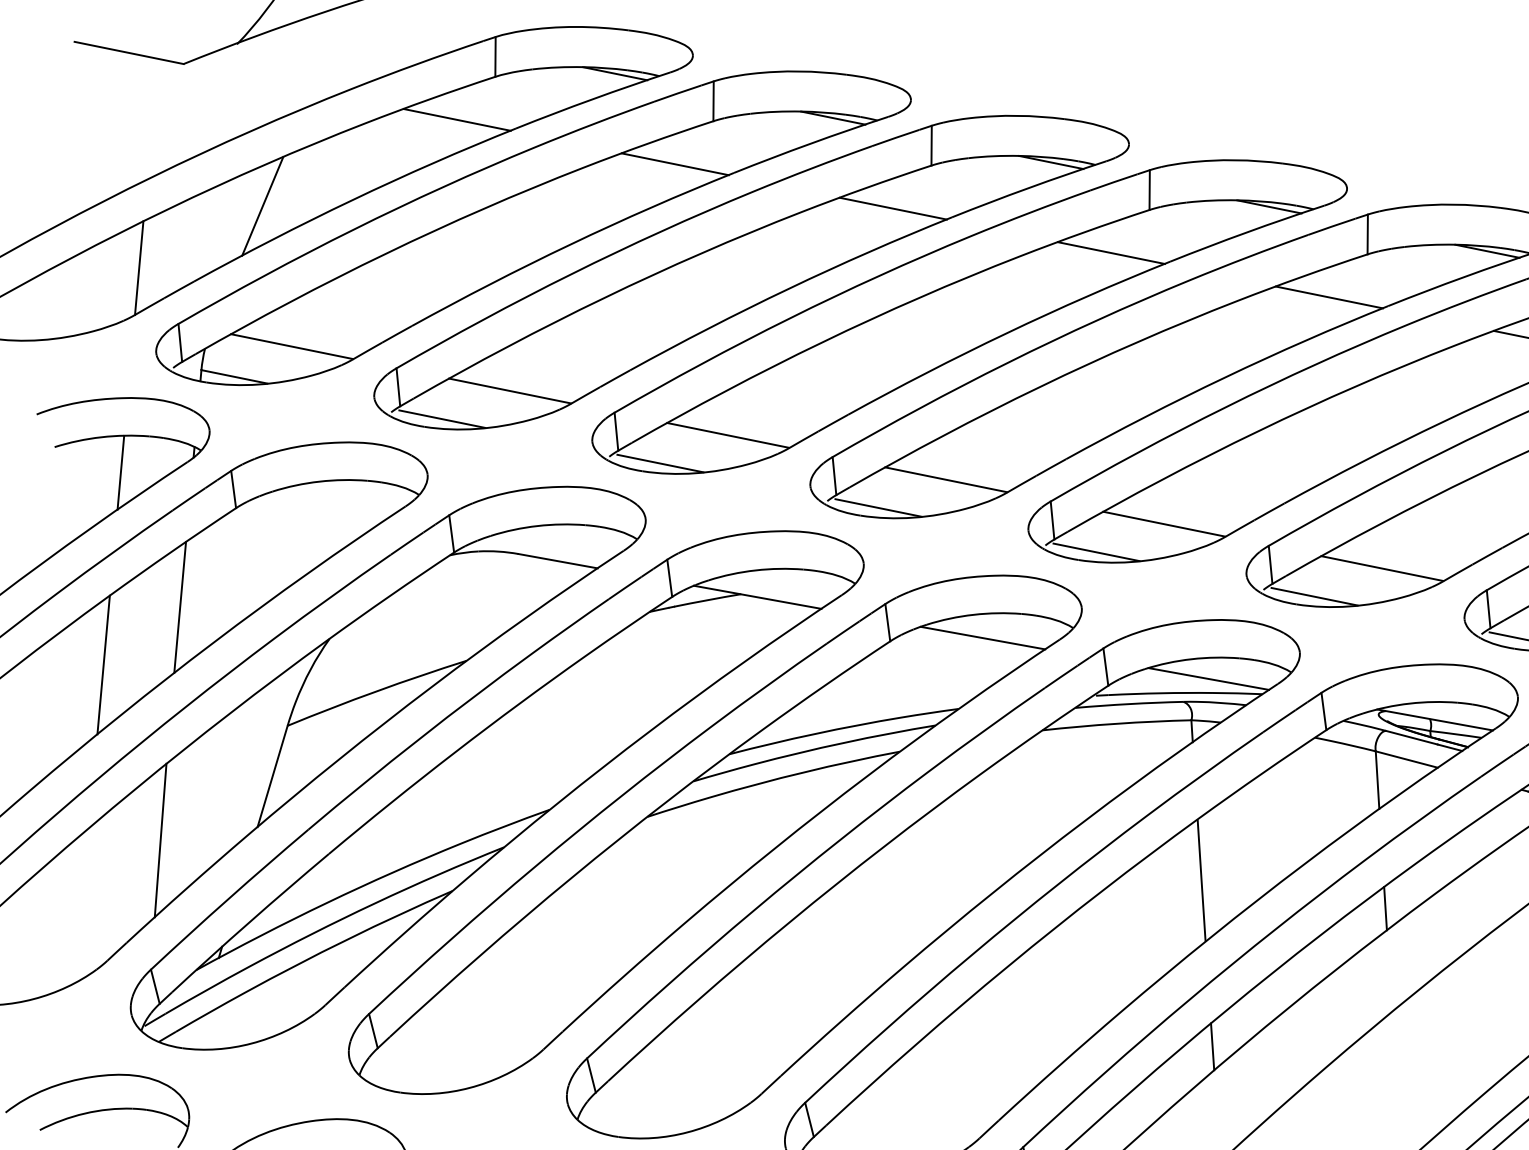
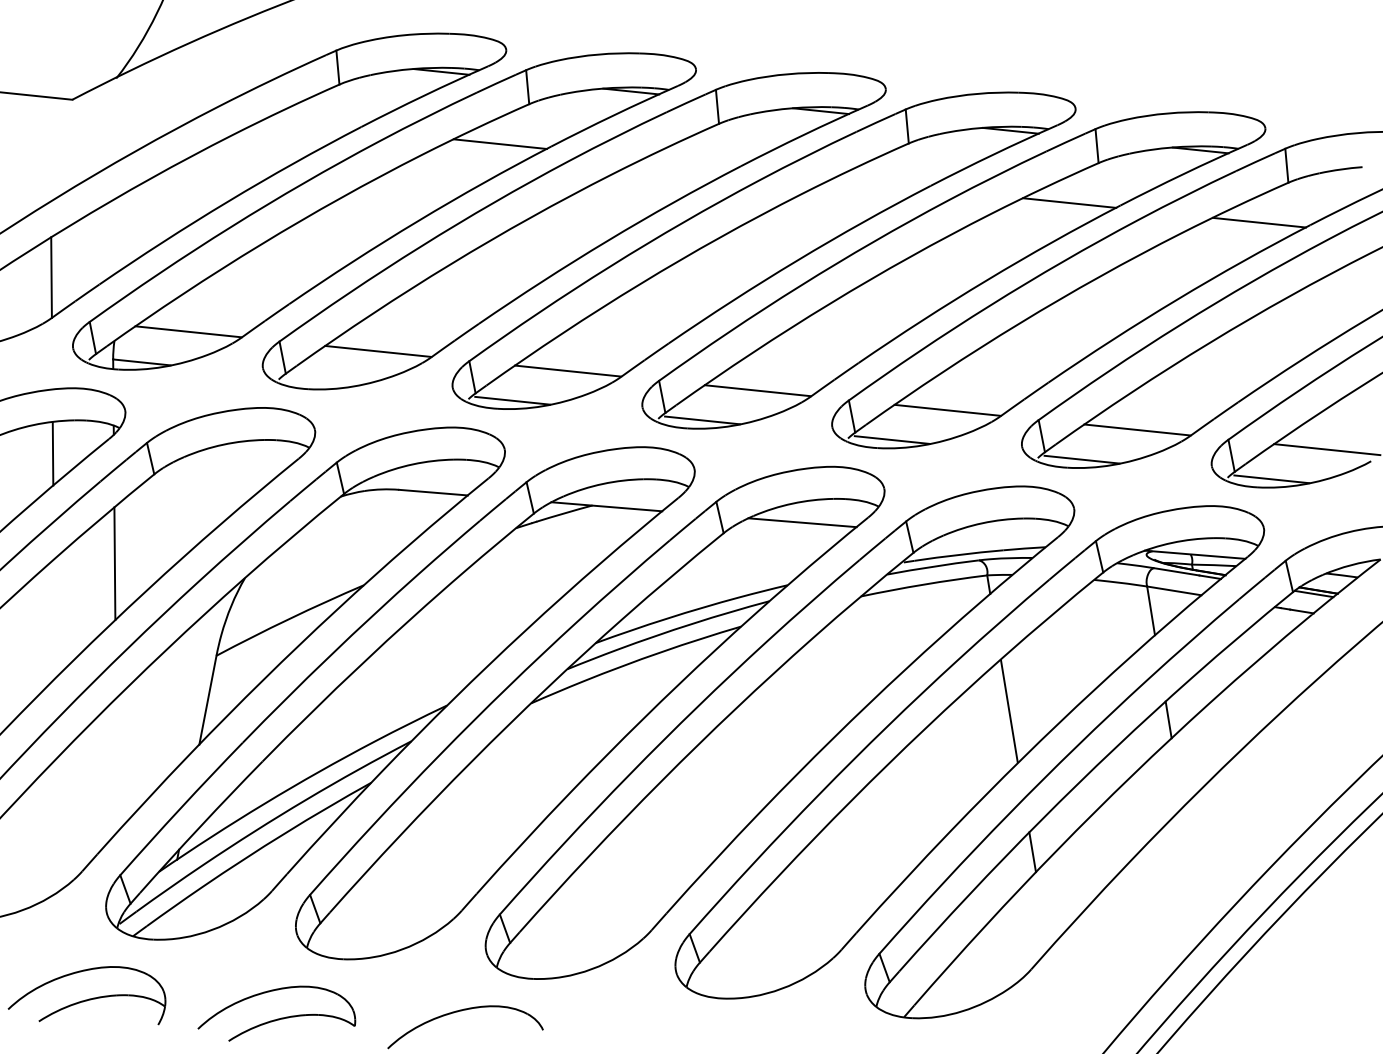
line: (457, 119) -> (310, 124), removed
line: (262, 206) -> (151, 214), removed
line: (892, 208) -> (689, 163), removed
line: (1110, 253) -> (879, 183), removed
line: (441, 419) -> (322, 381), removed
line: (102, 664) -> (53, 618), removed
line: (1208, 678) -> (998, 538), removed
line: (160, 840) -> (117, 764), removed

